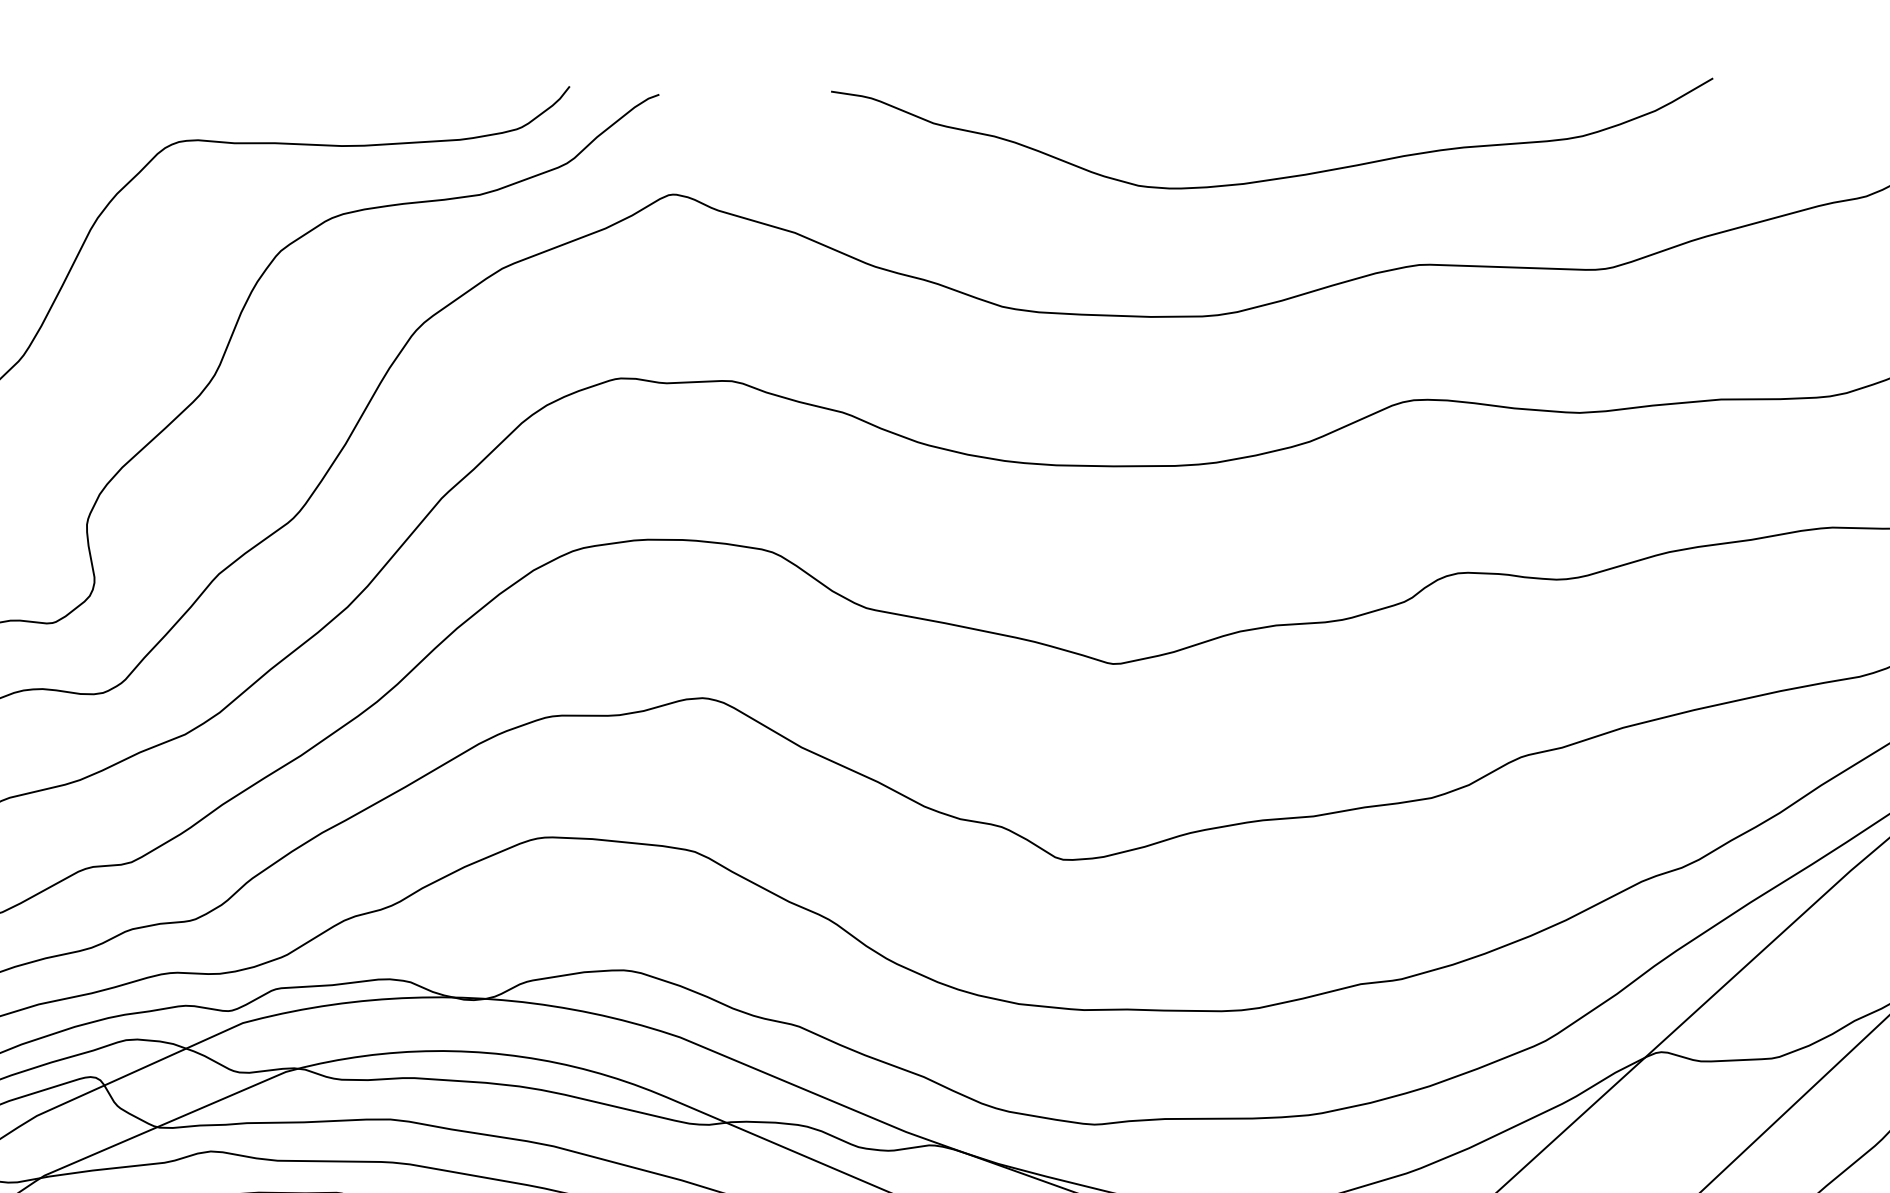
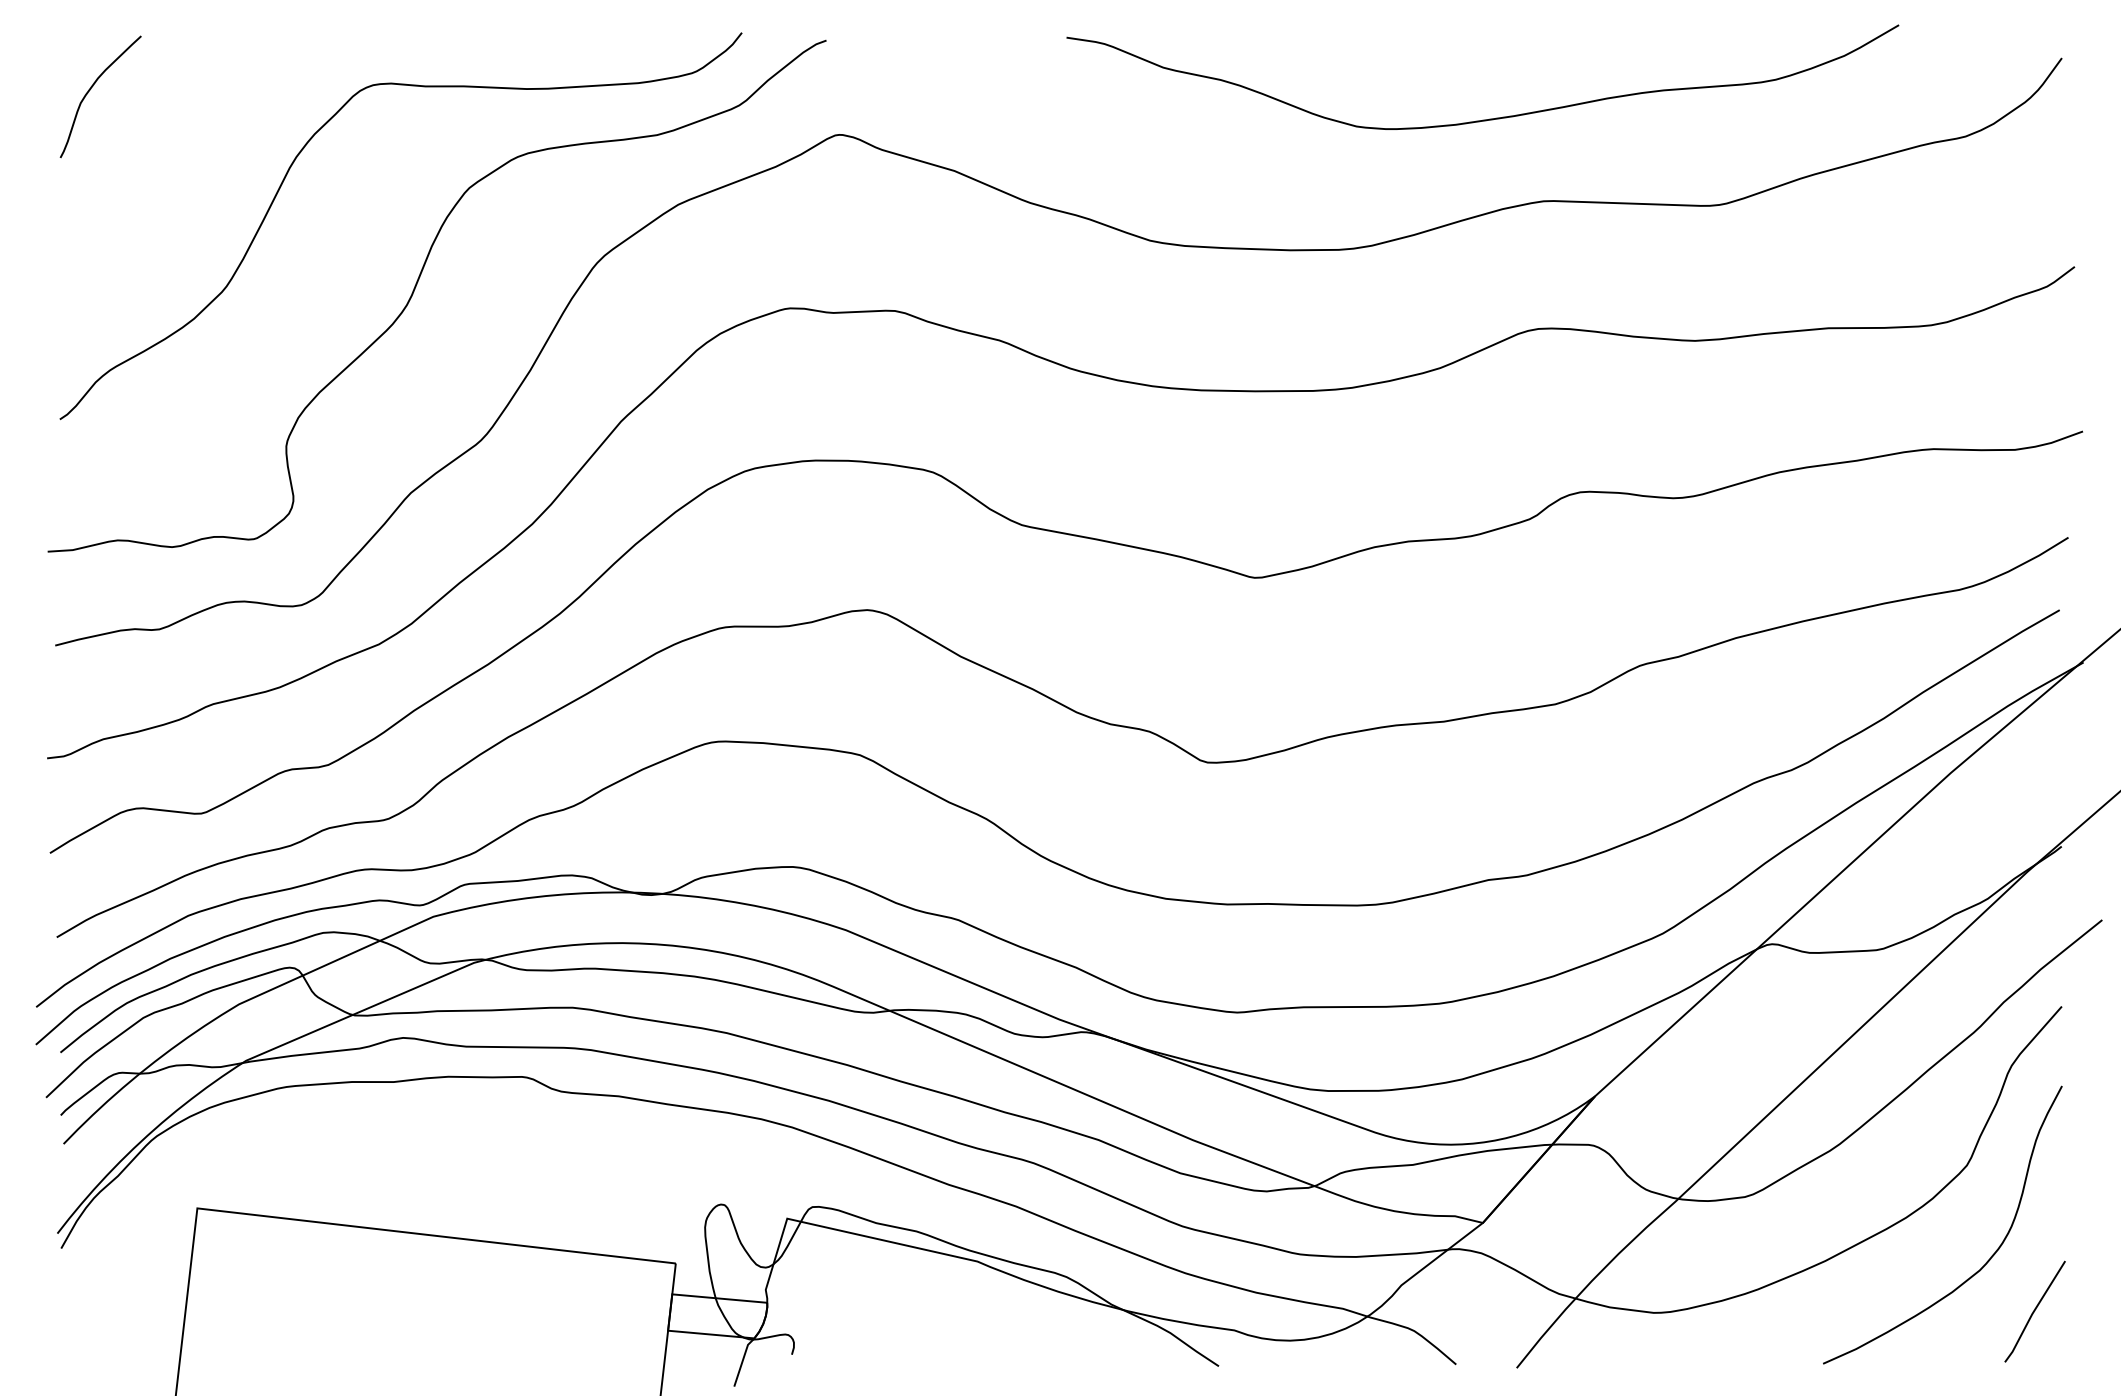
curve: (1279, 177) -> (1489, 118), moved

